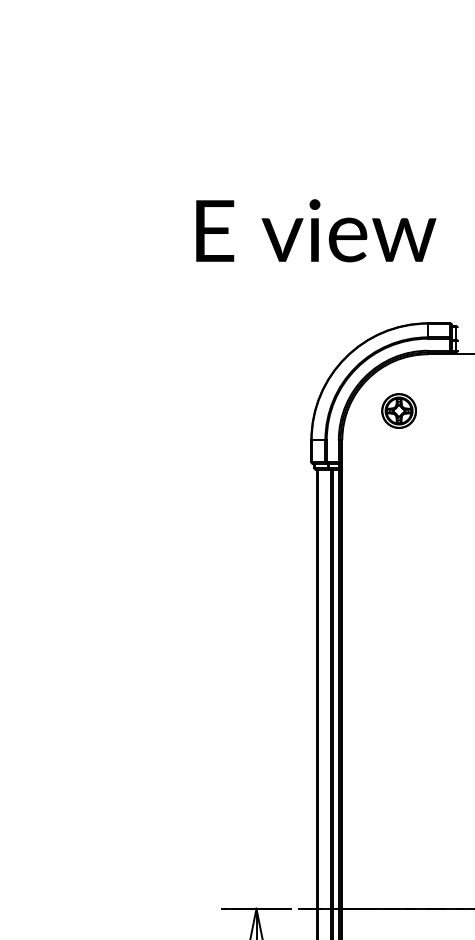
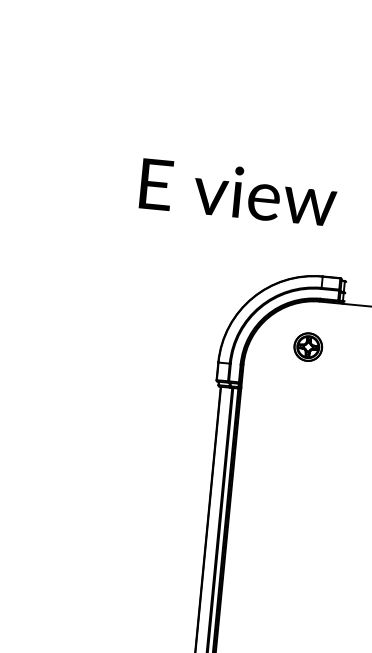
part: (398, 410) -> (307, 346), moved

